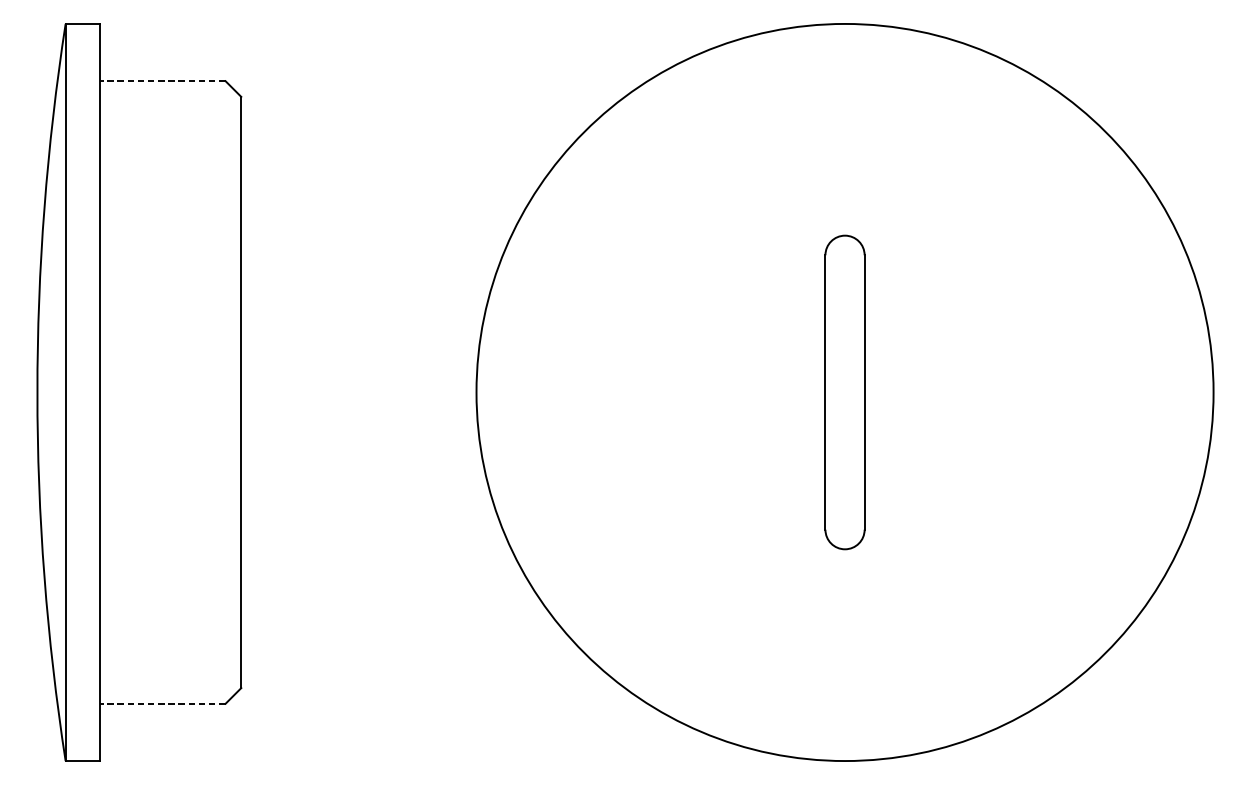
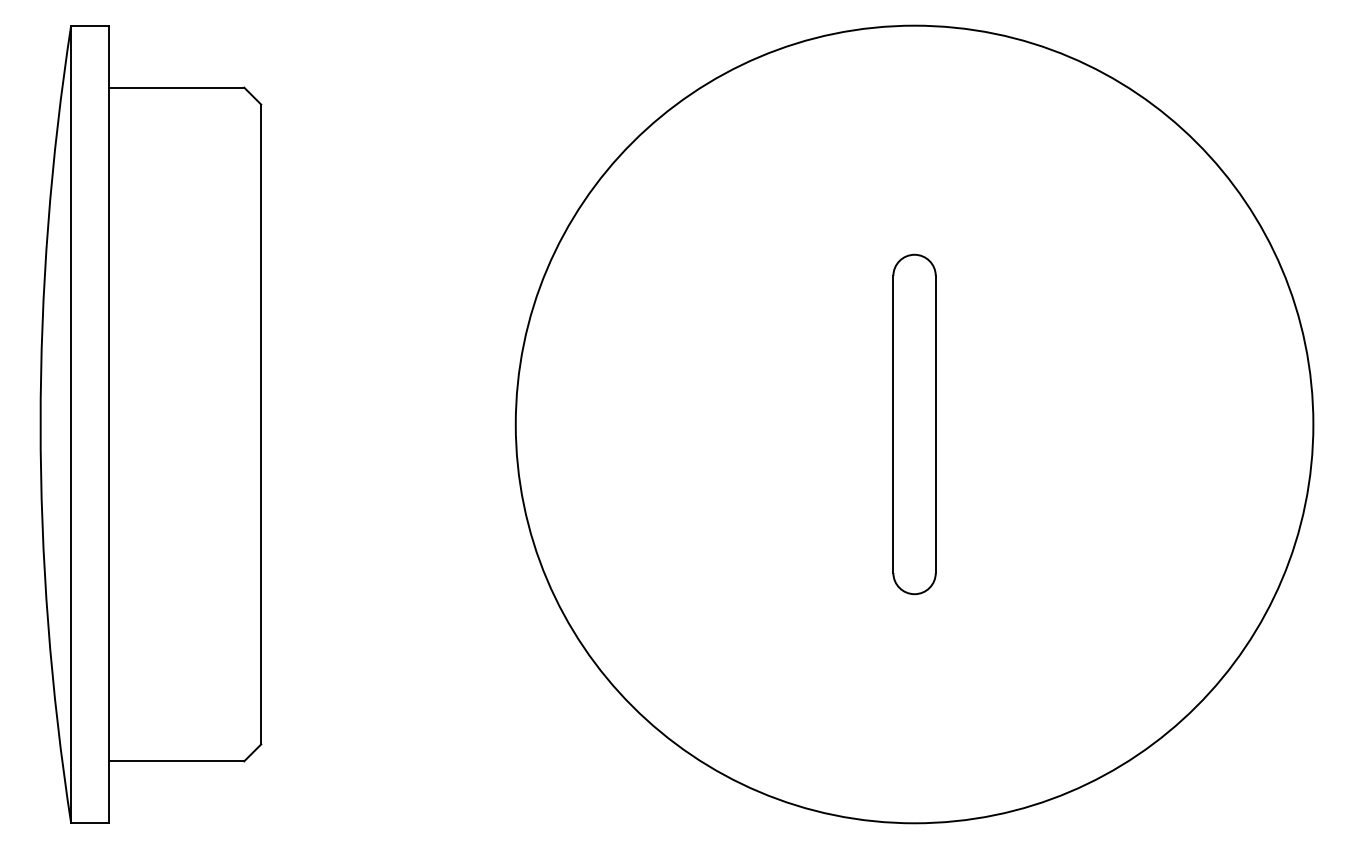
line: (162, 81) -> (176, 87), dashed -> solid
line: (162, 703) -> (176, 761), dashed -> solid

